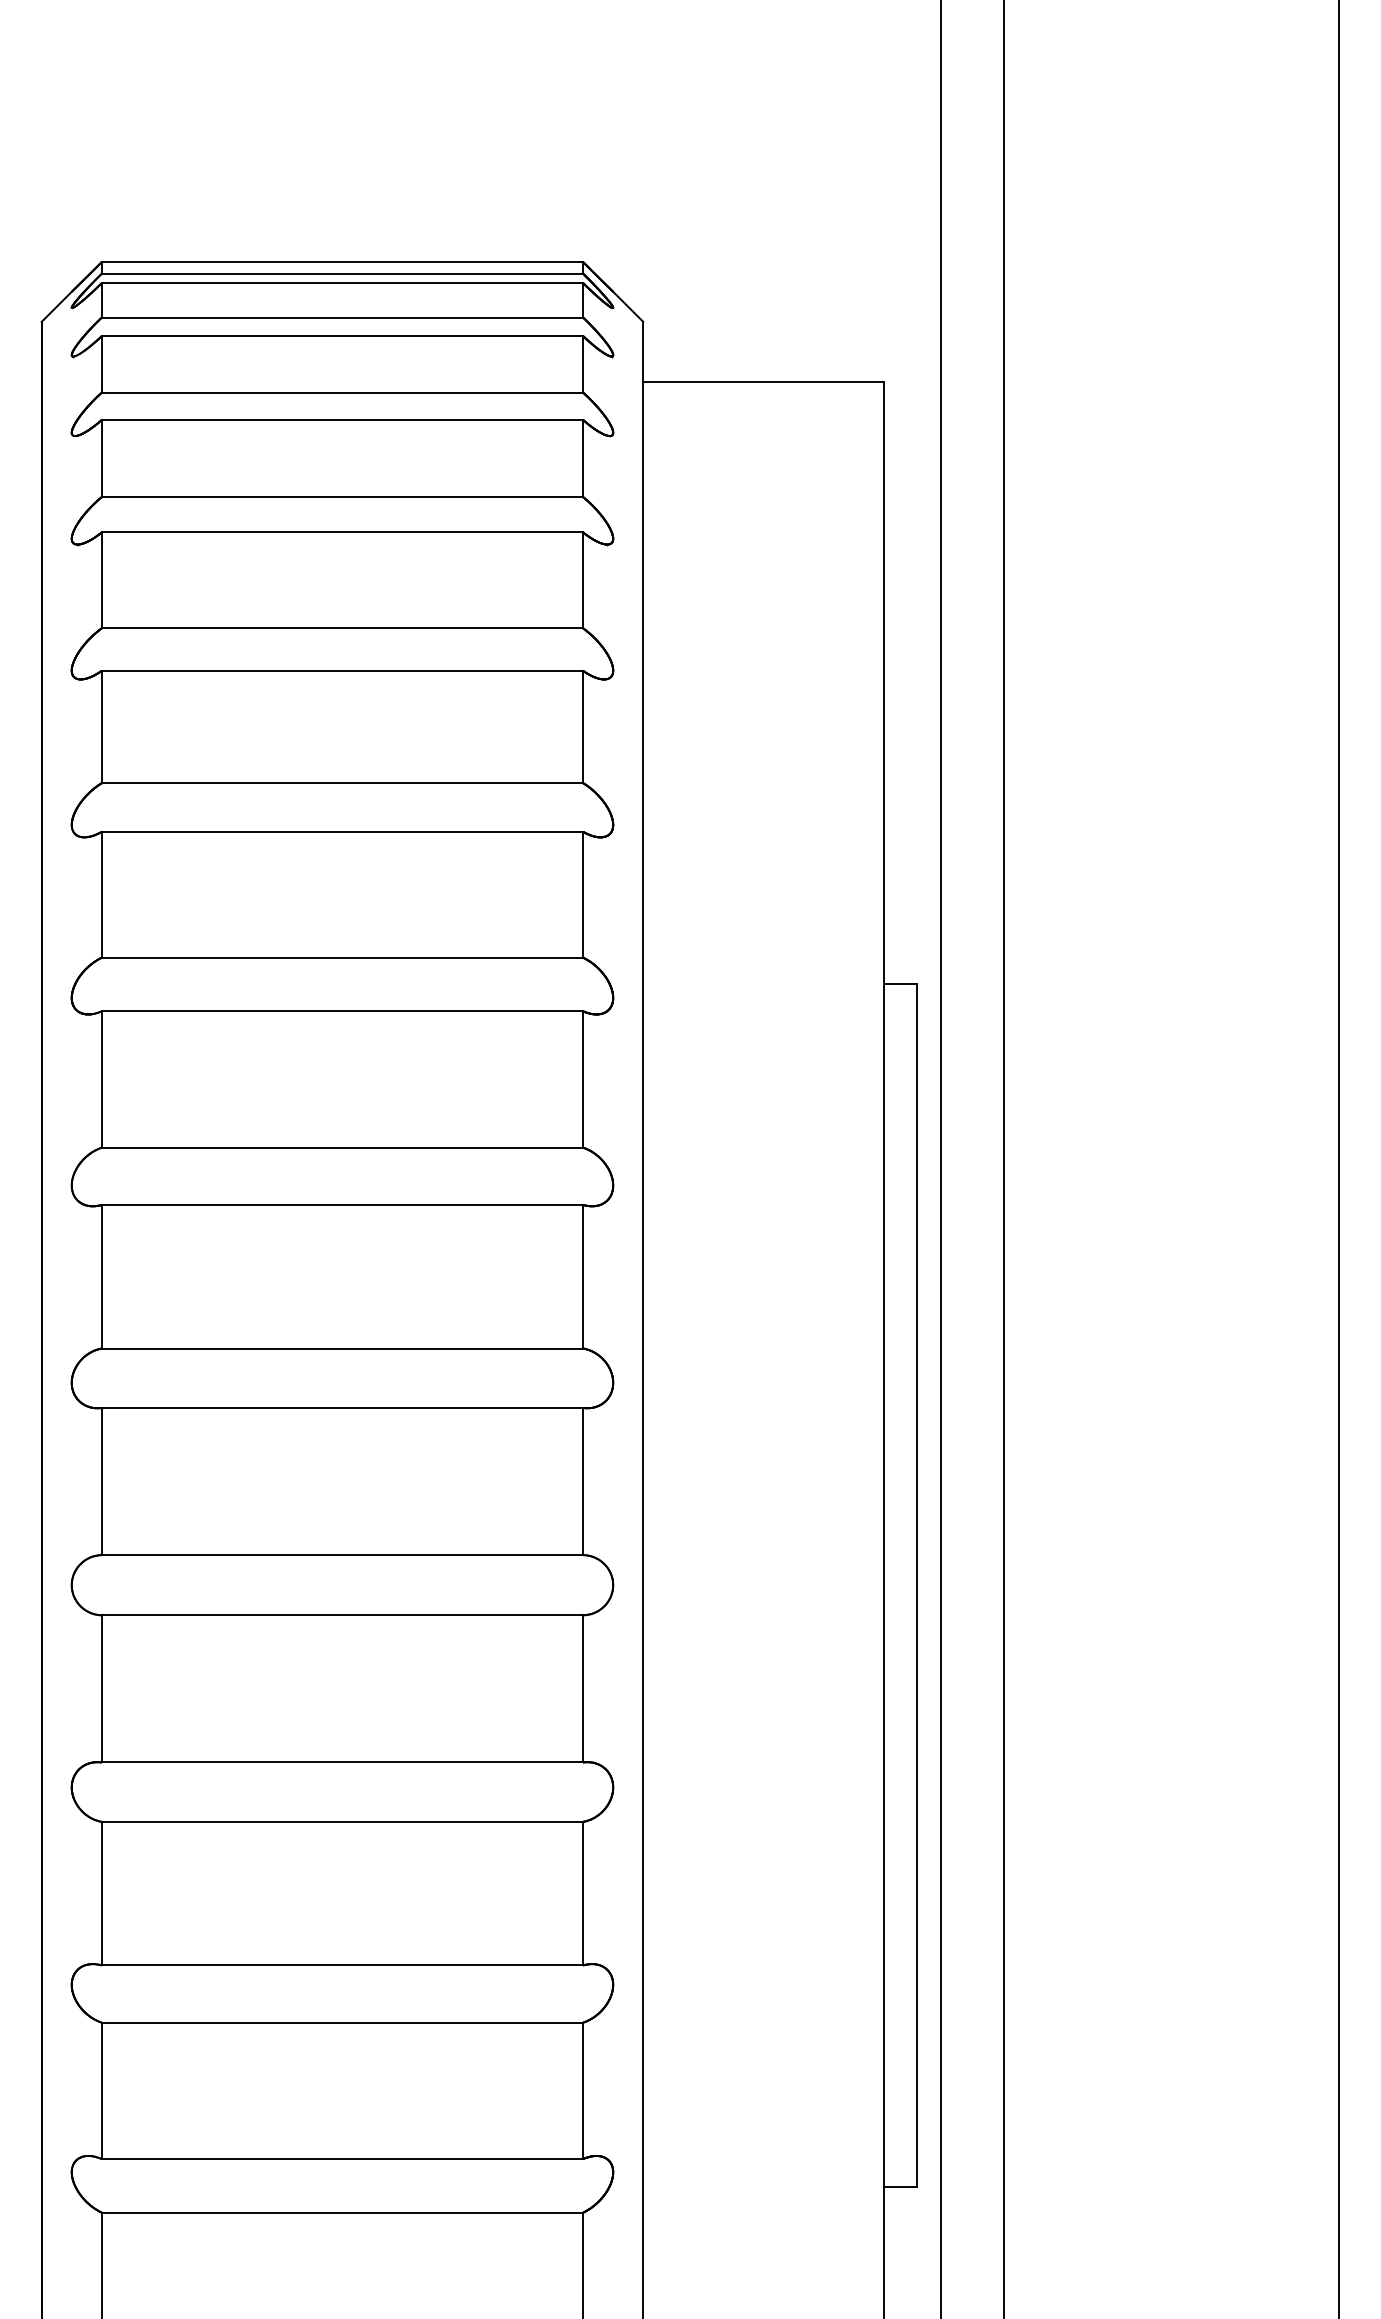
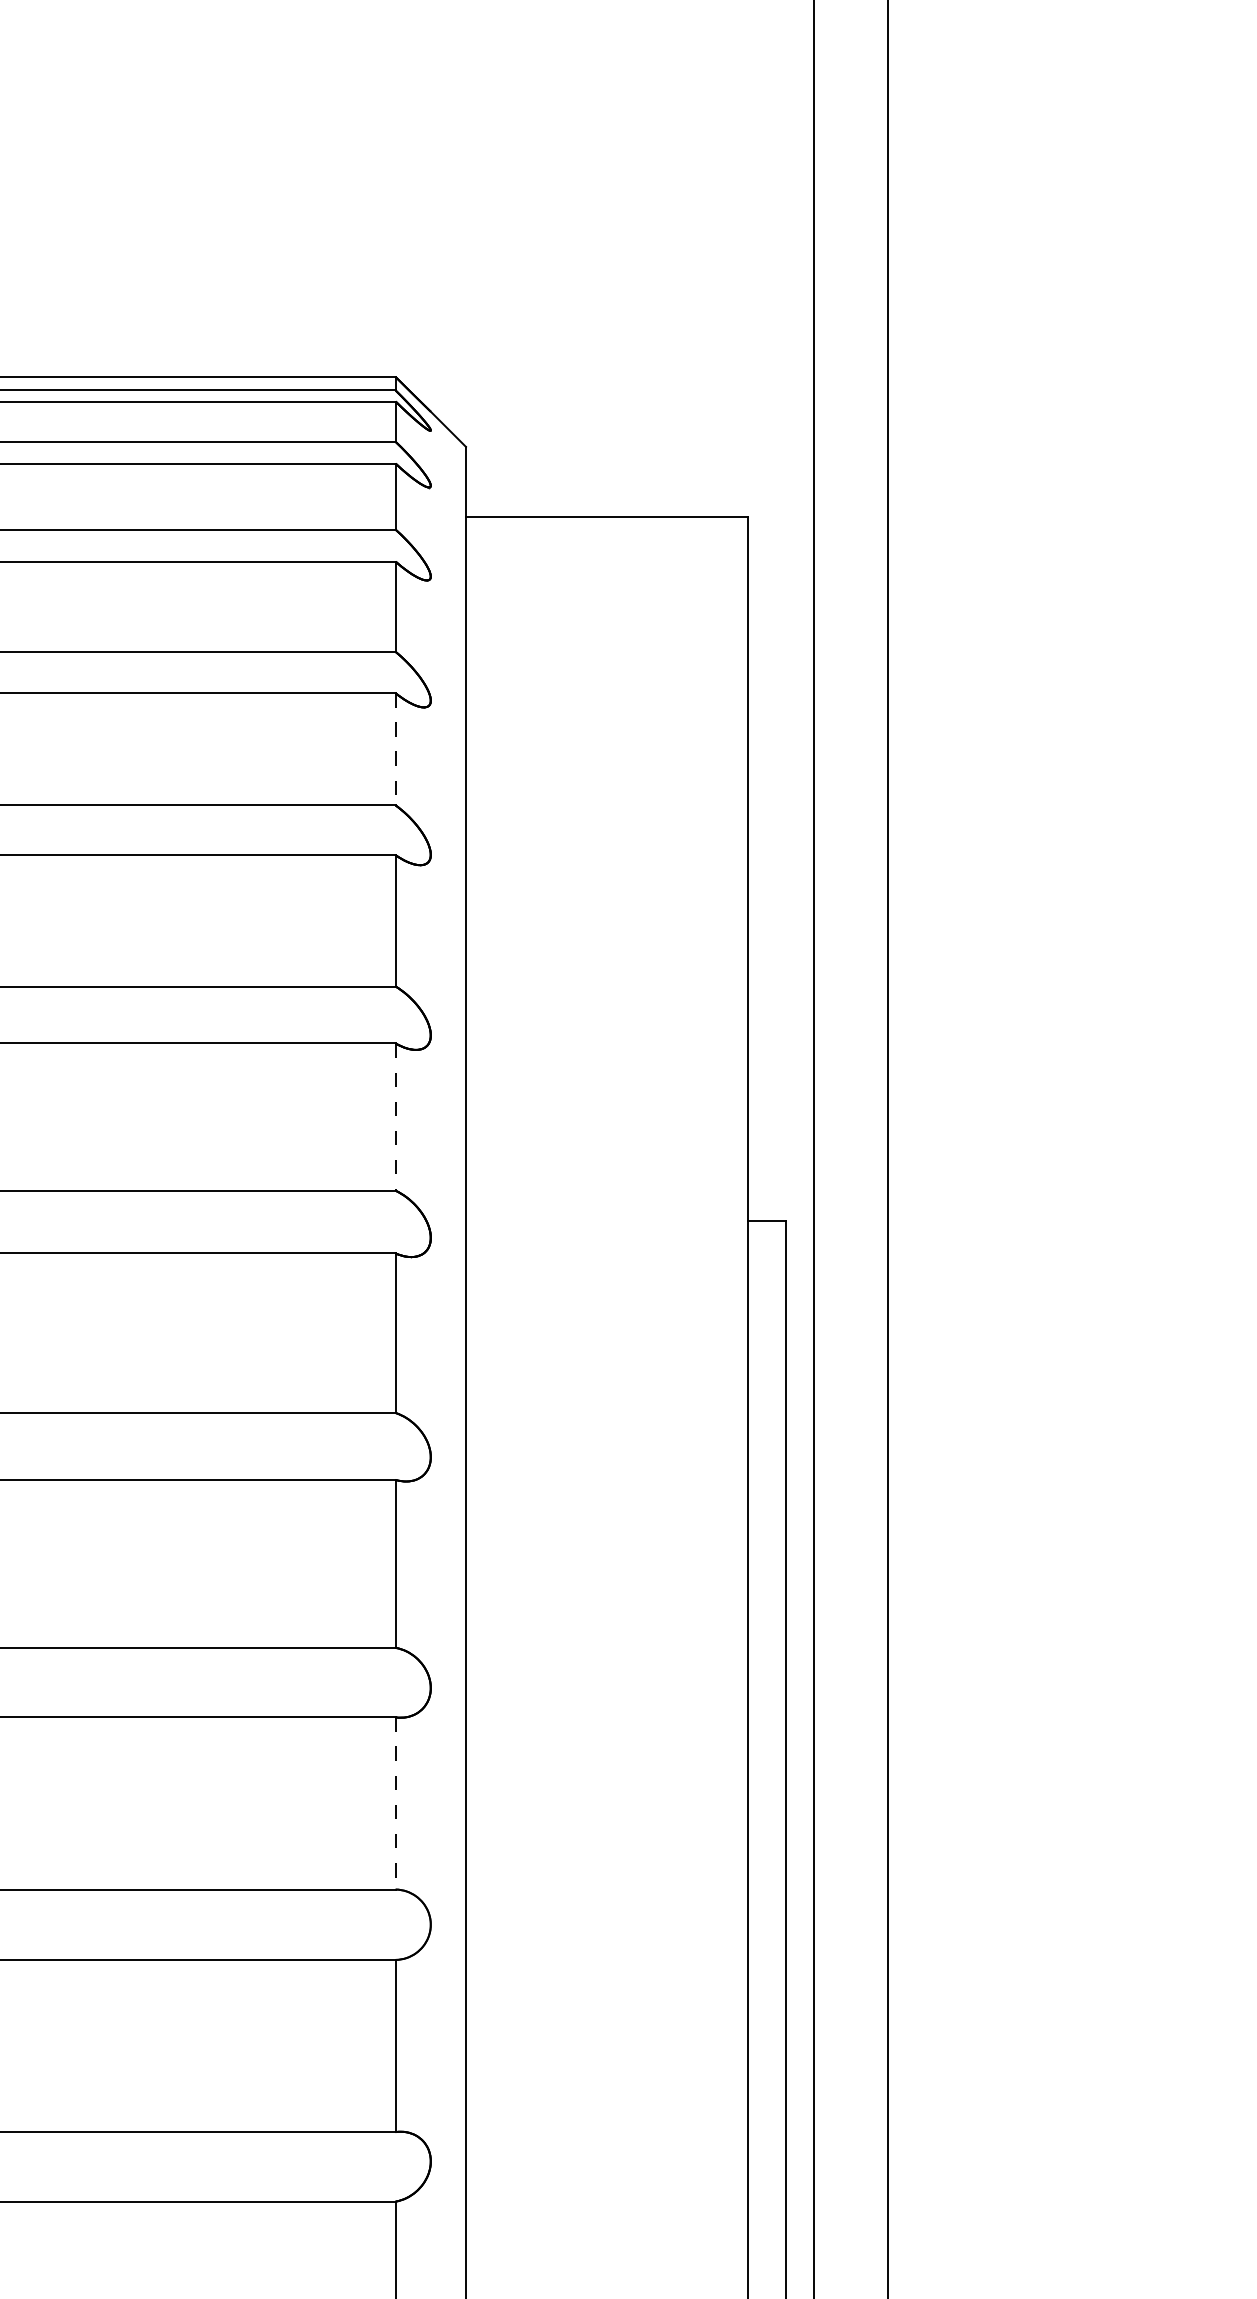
line: (583, 580) -> (396, 749), solid -> dashed
line: (583, 894) -> (396, 1116), solid -> dashed
line: (583, 1481) -> (396, 1803), solid -> dashed

